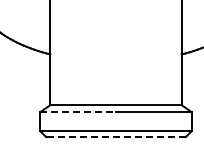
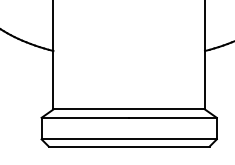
line: (78, 112) -> (85, 118), dashed -> solid
line: (115, 137) -> (128, 146), dashed -> solid

